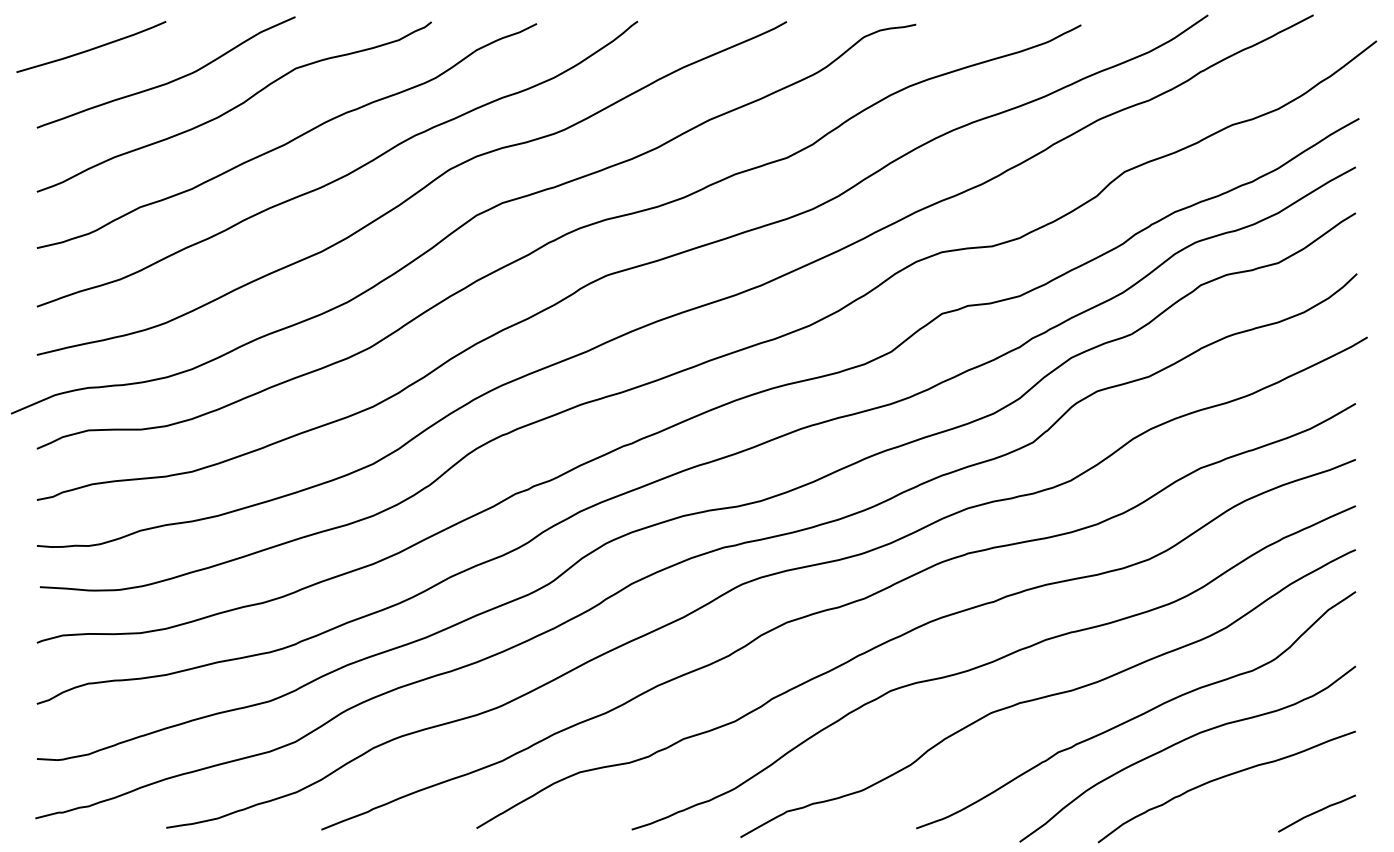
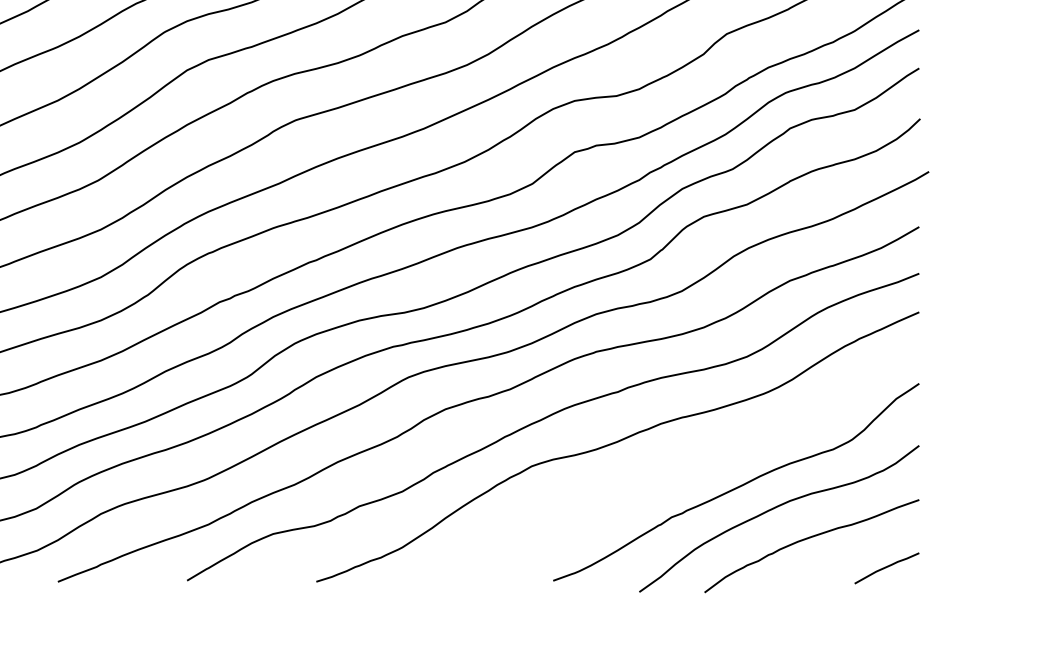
curve: (1047, 695) -> (662, 470), removed

